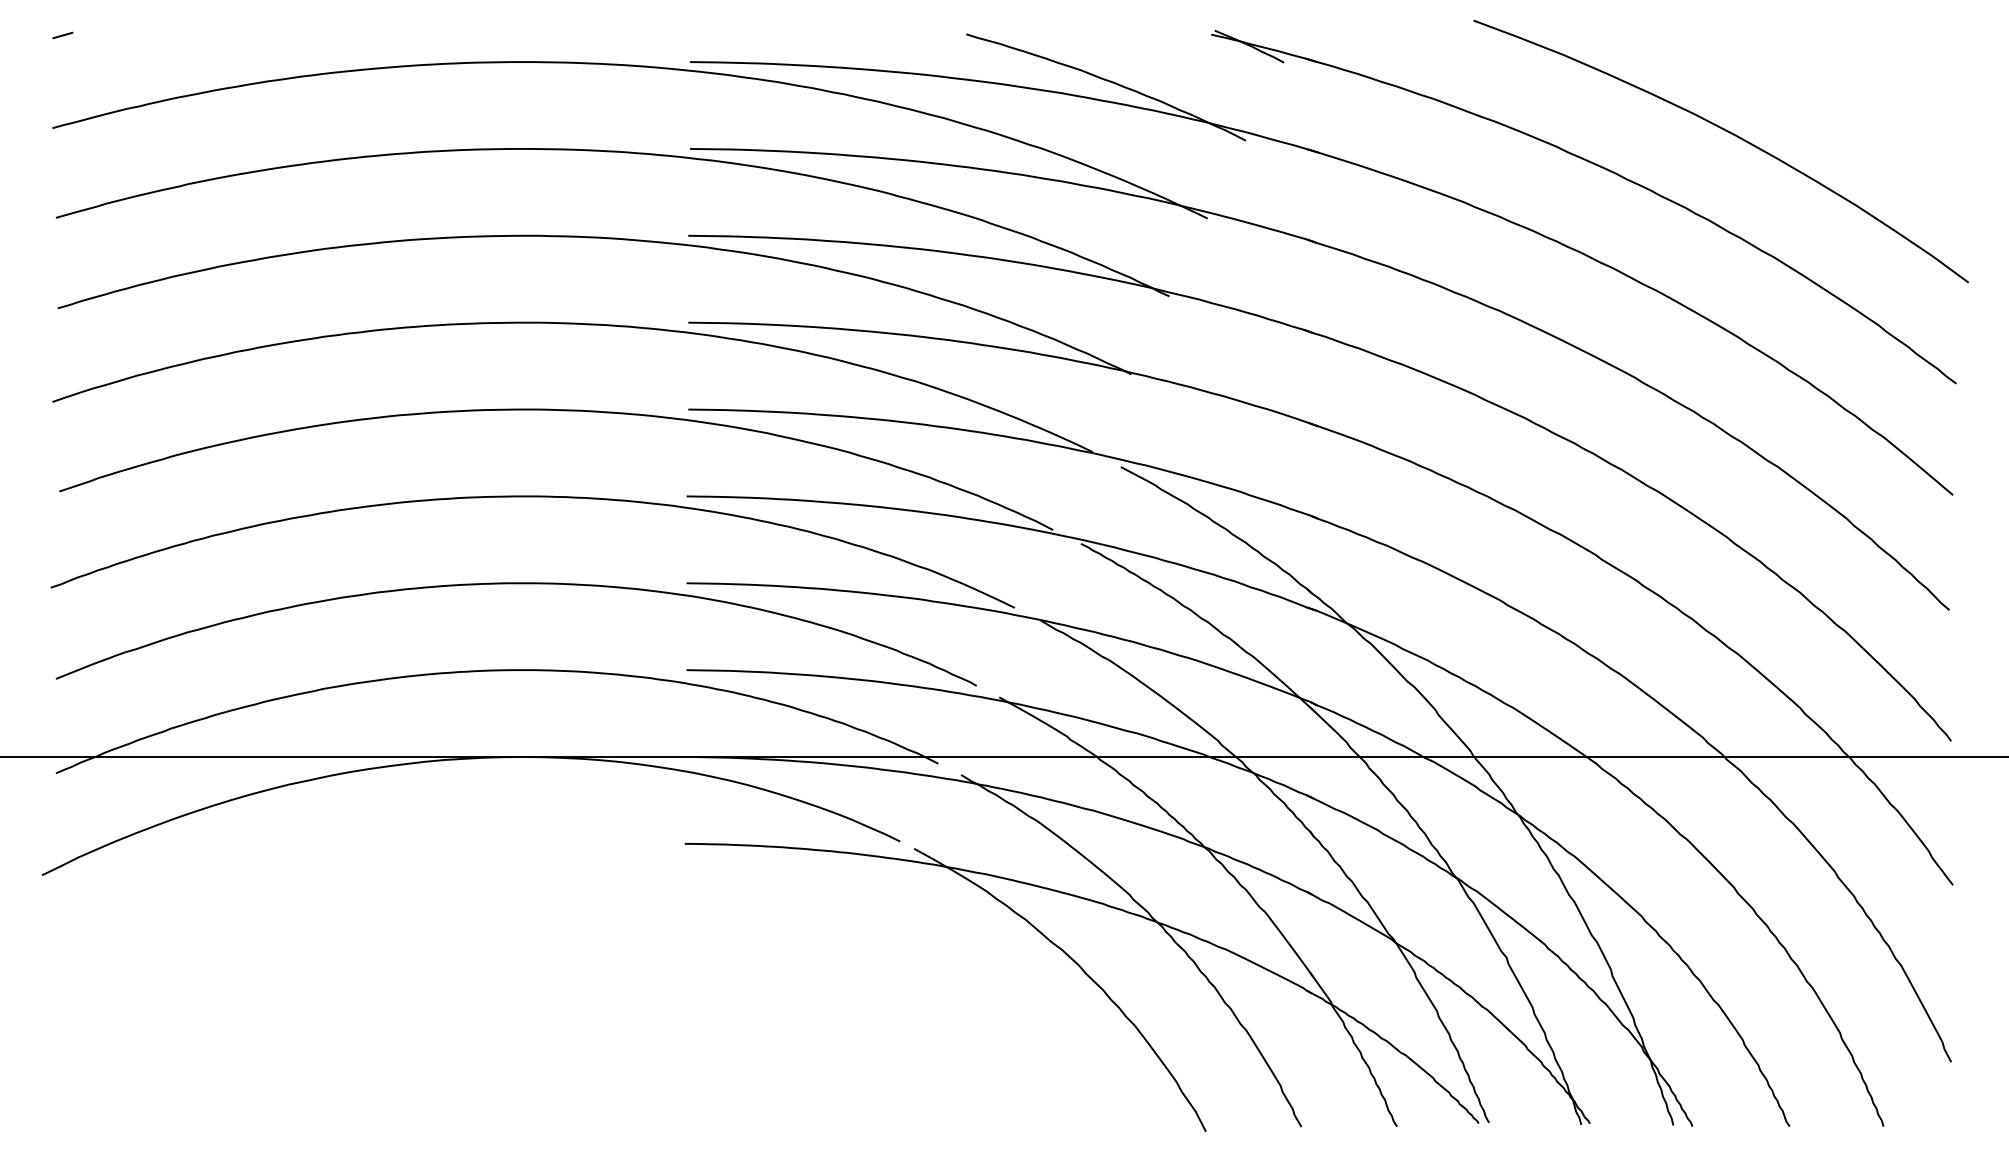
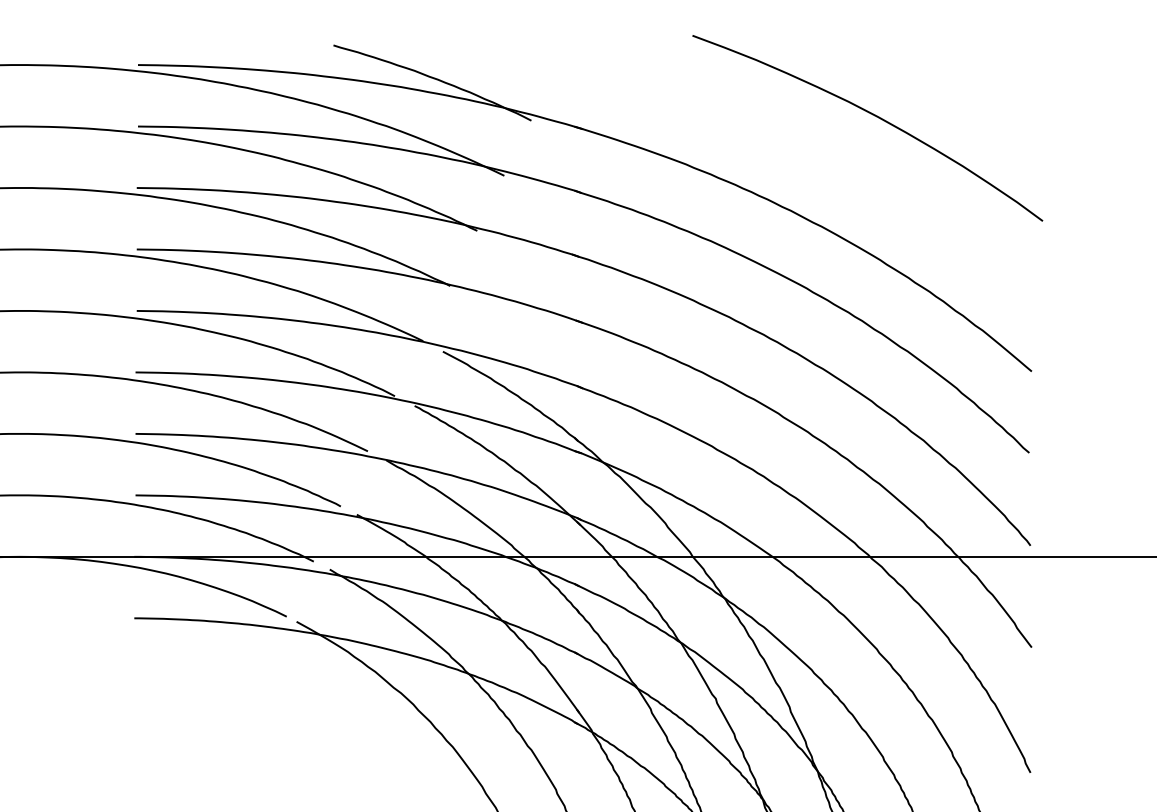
part: (1599, 167) -> (781, 139), removed

